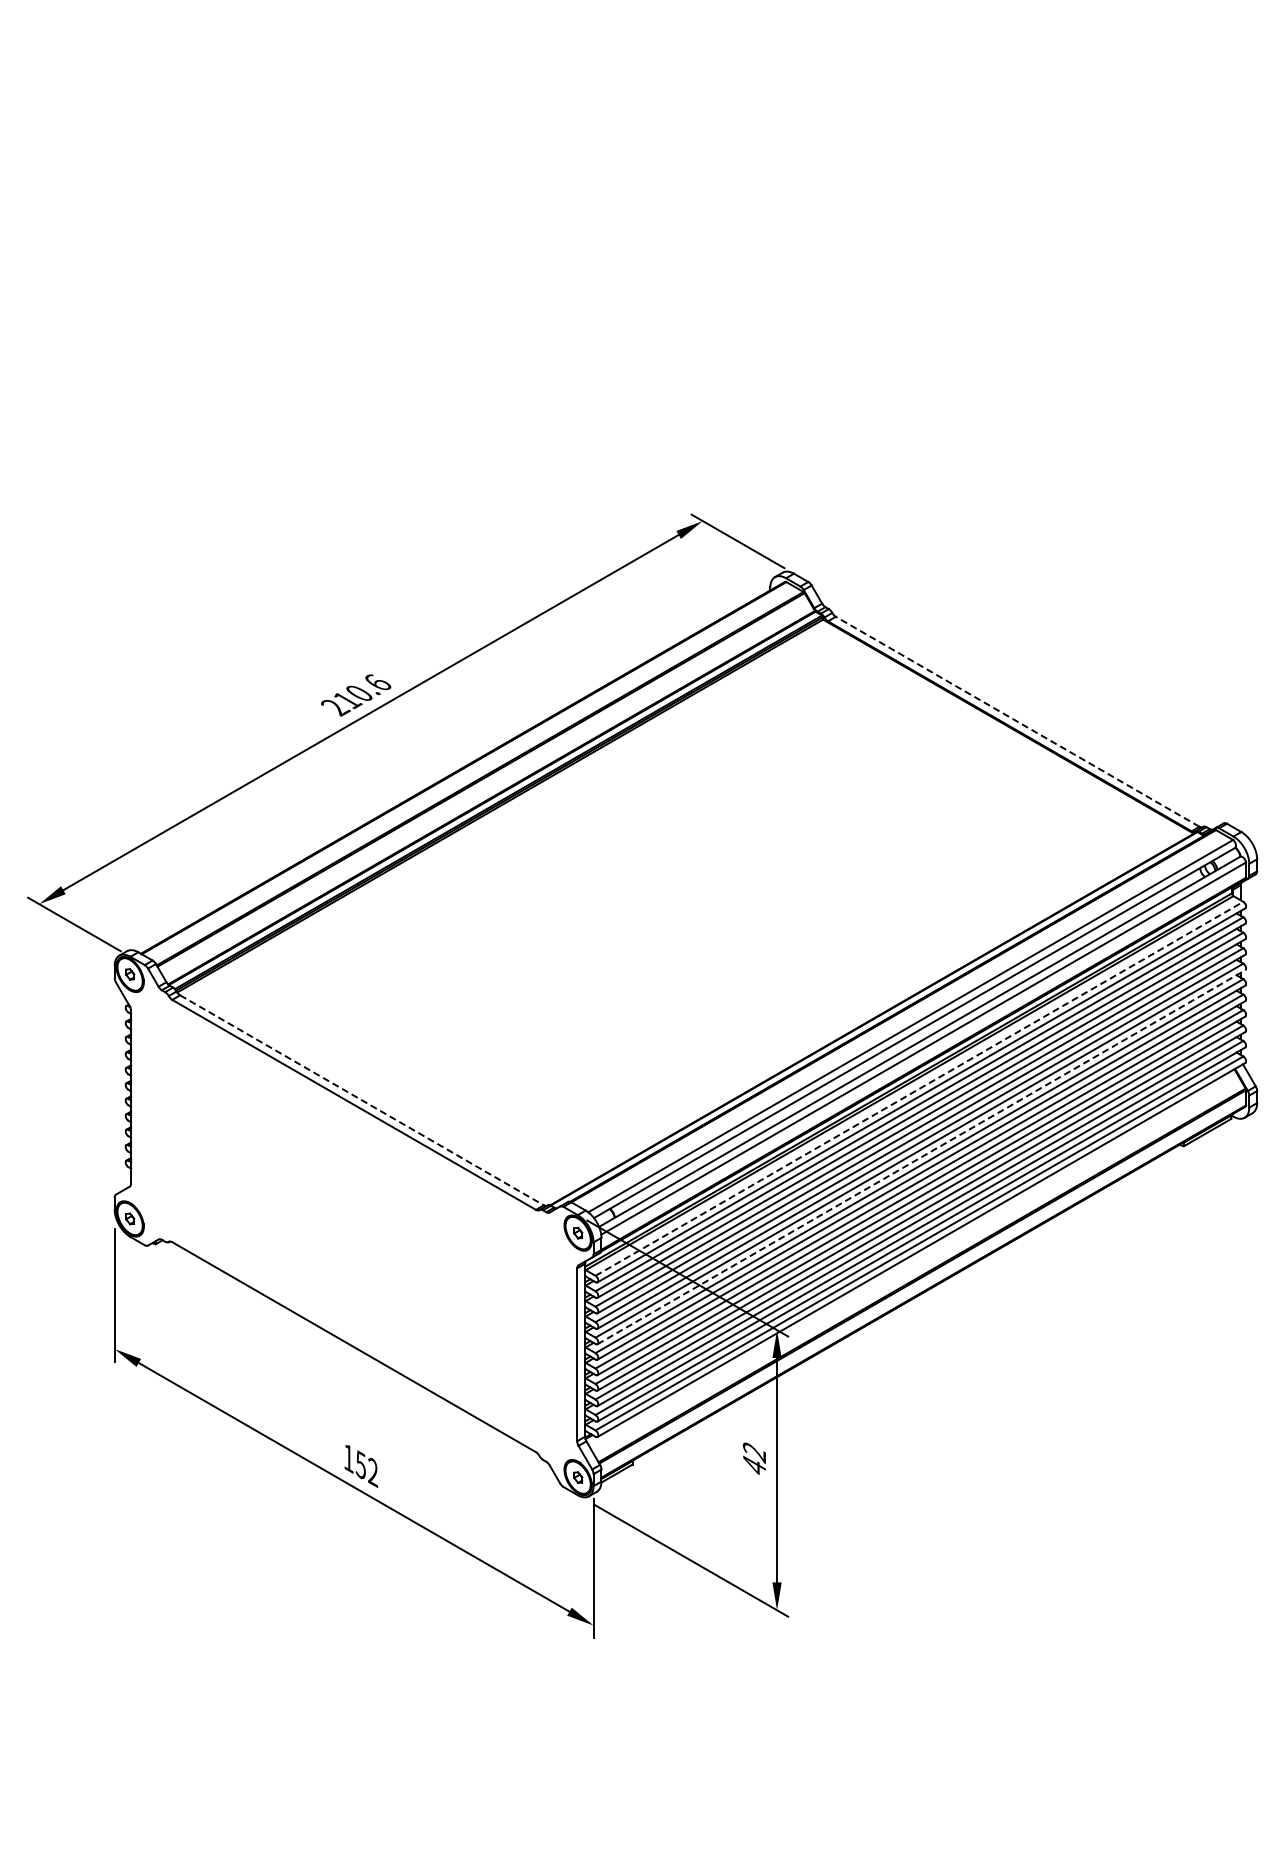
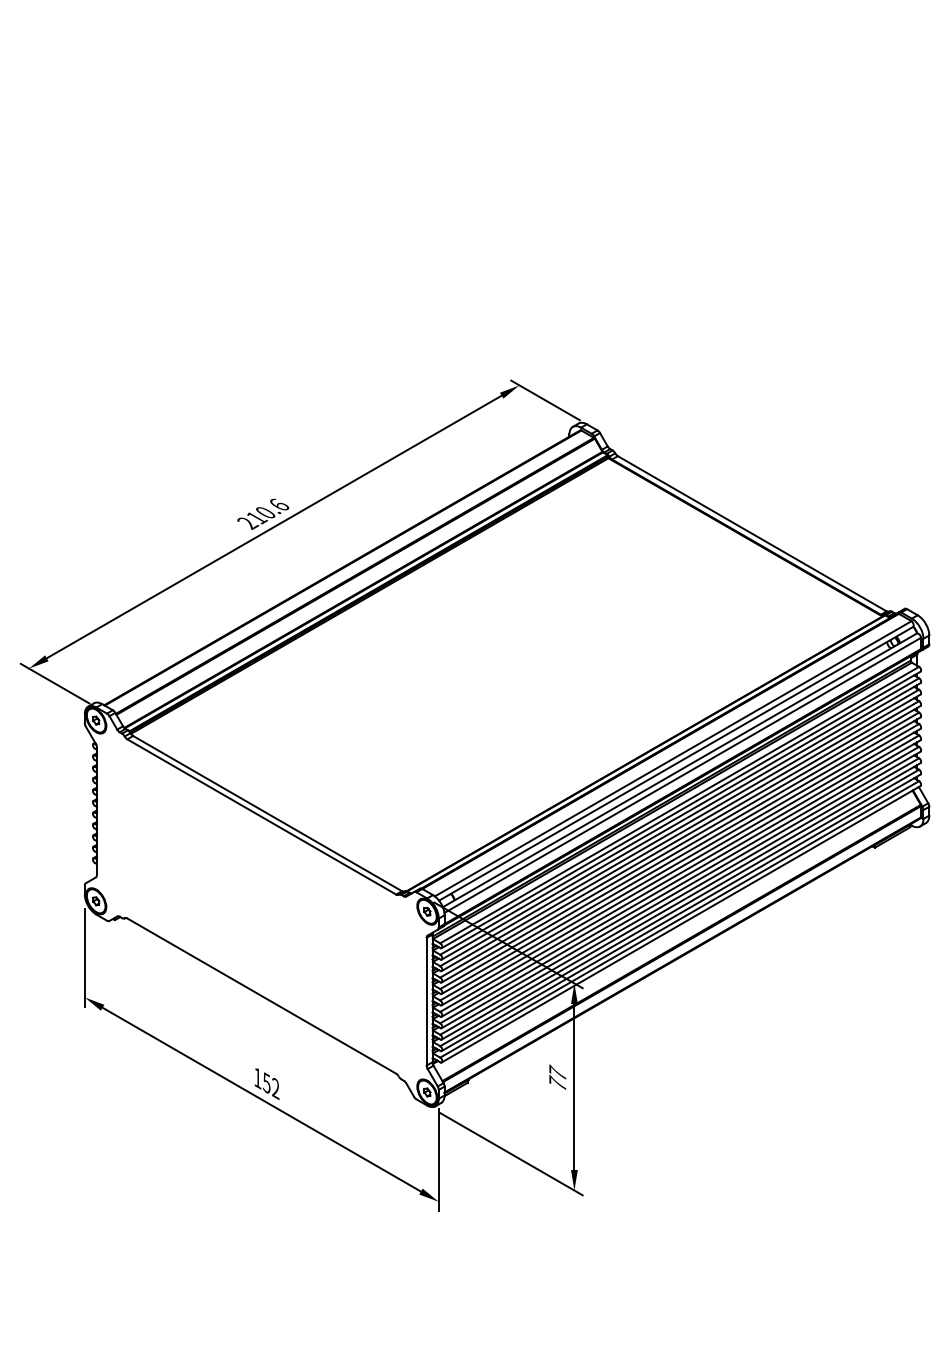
line: (1017, 721) -> (752, 533), dashed -> solid
line: (919, 1088) -> (679, 804), dashed -> solid
line: (362, 1100) -> (267, 813), dashed -> solid
line: (921, 1156) -> (681, 855), dashed -> solid
text: (753, 1456) -> (557, 1076), 42 -> 77

